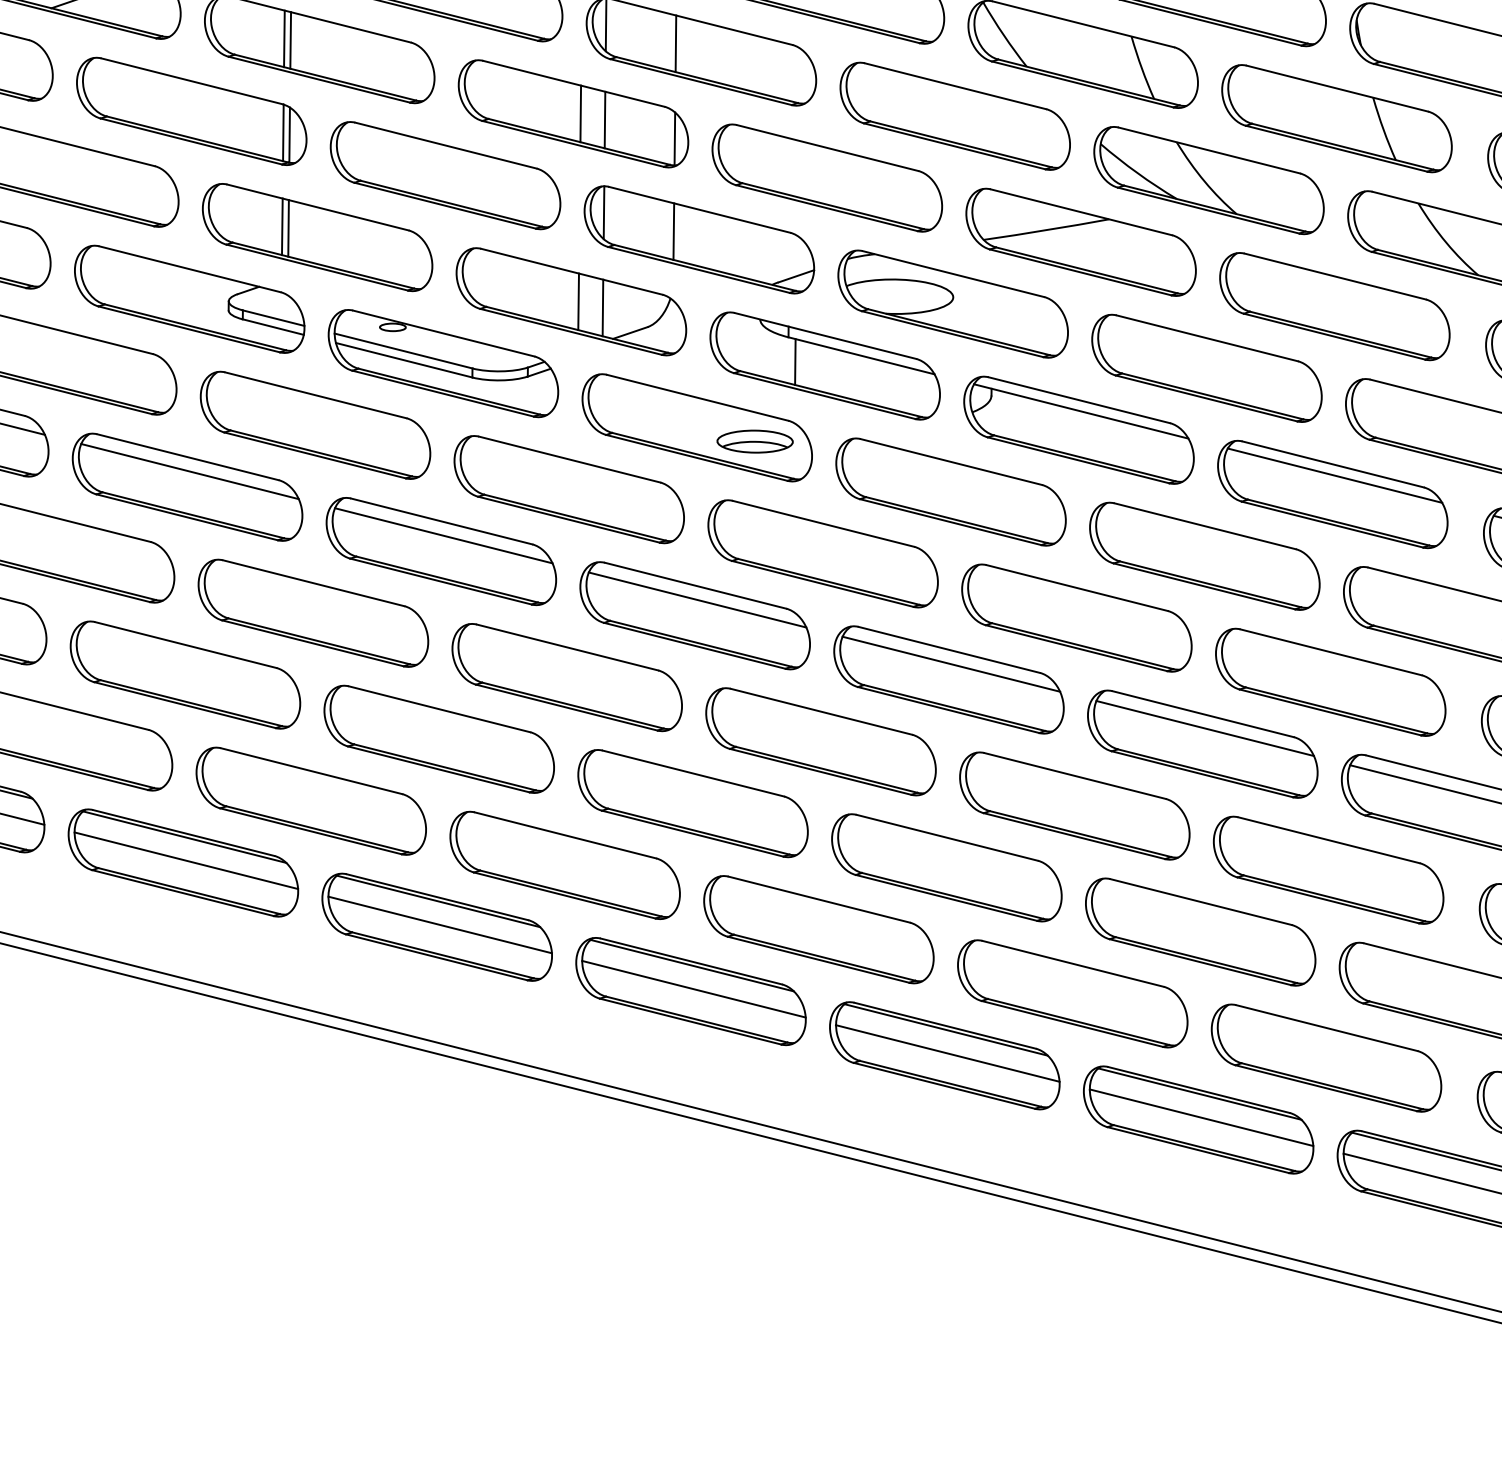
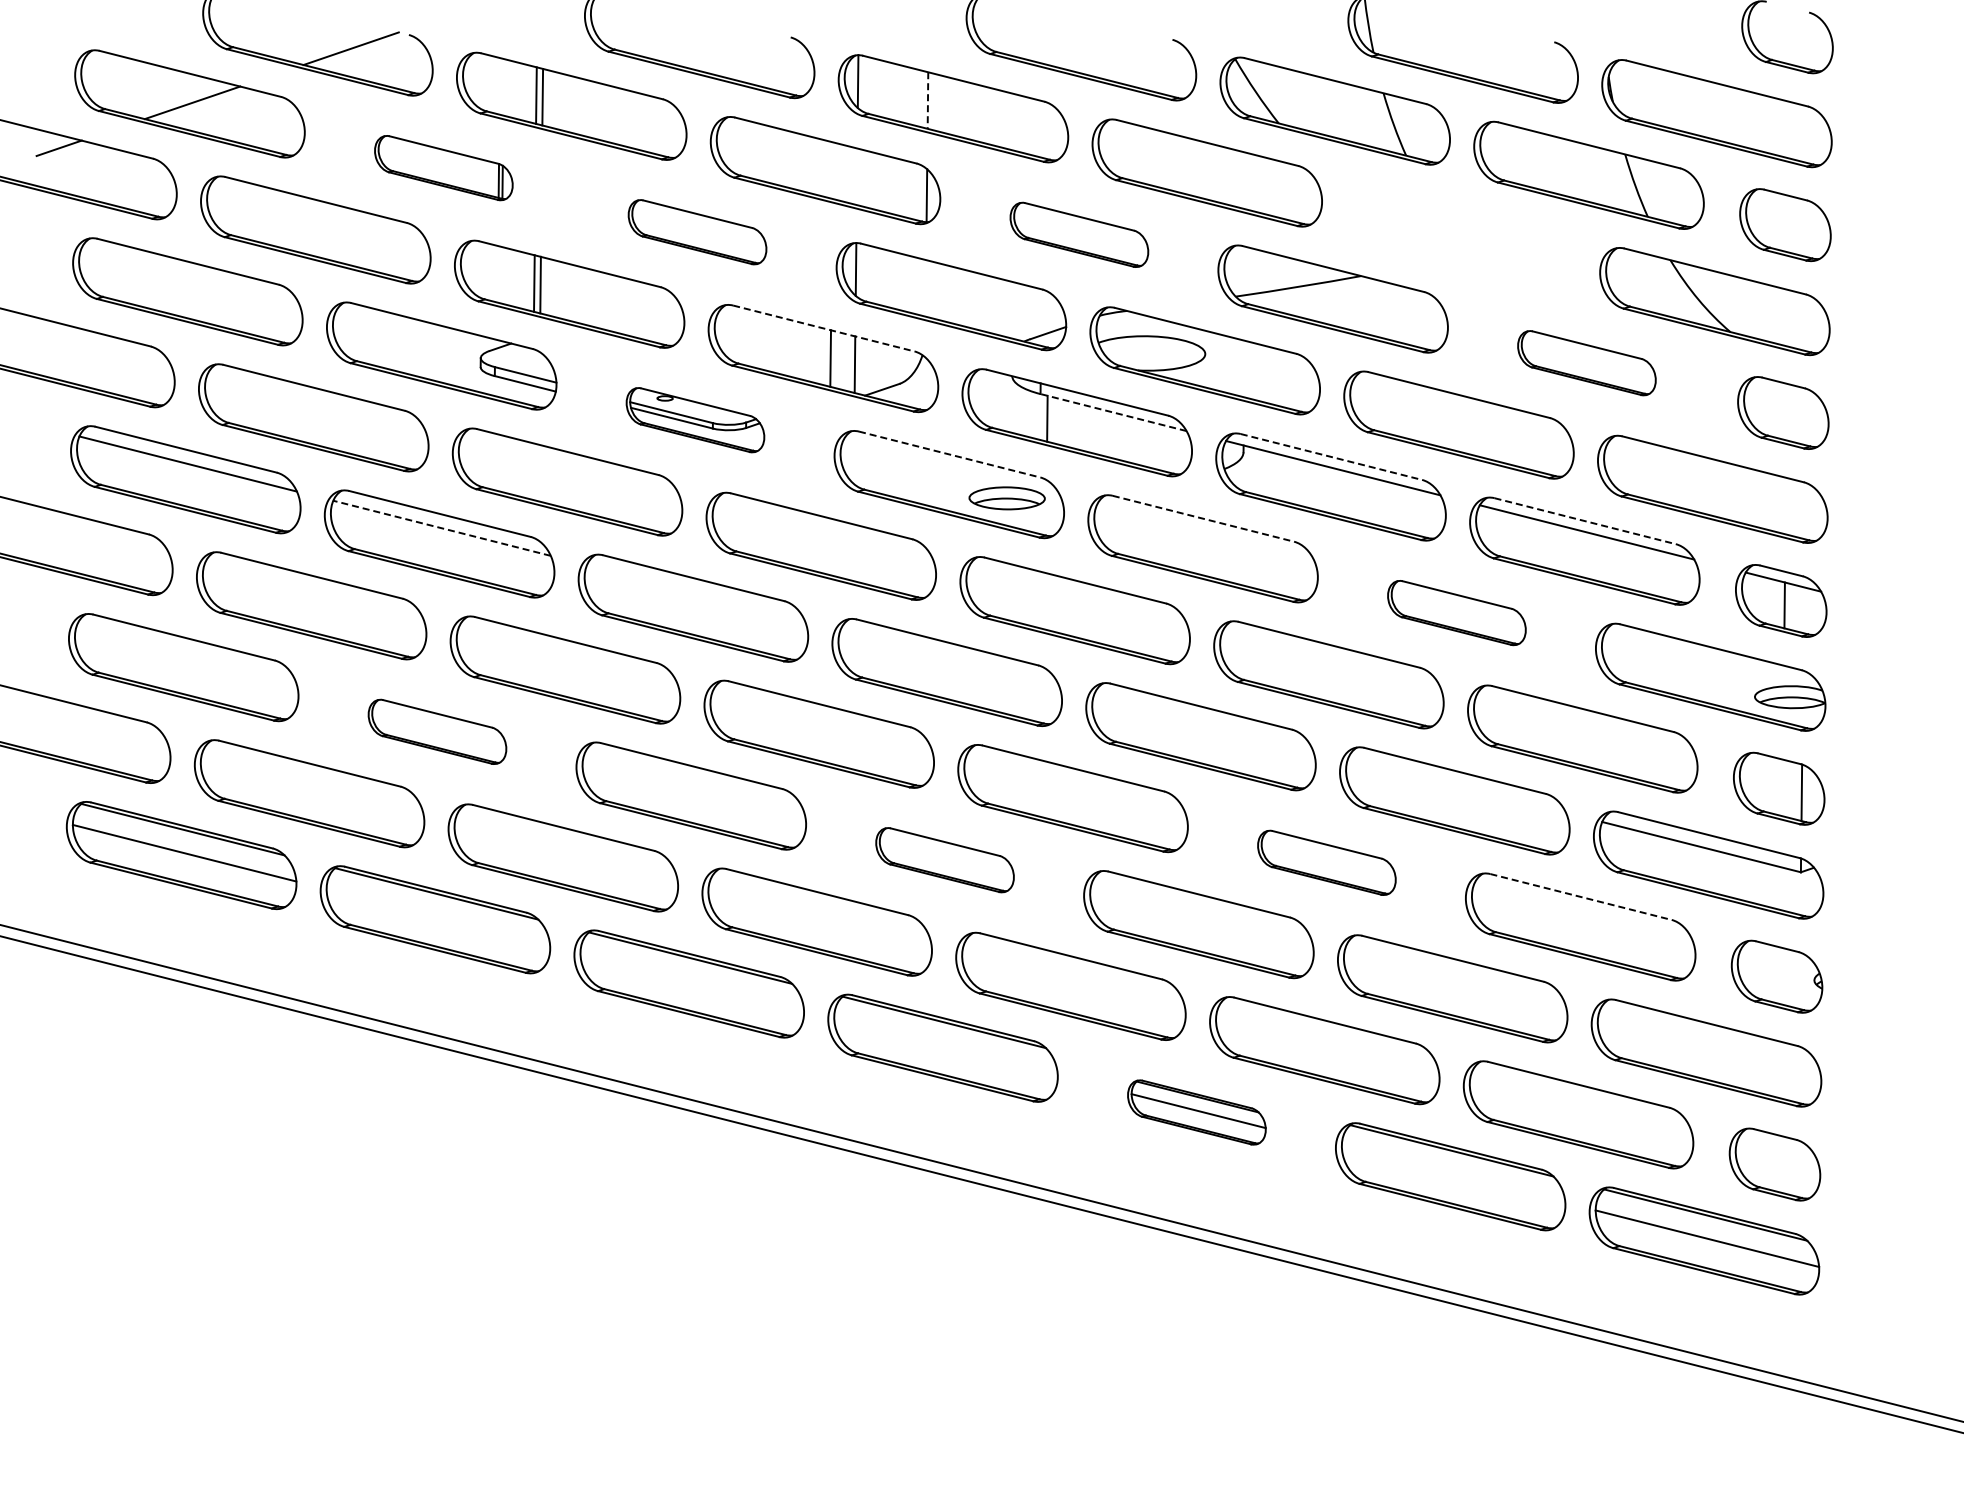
line: (675, 44) -> (927, 101), solid -> dashed
part: (191, 110) -> (443, 167), size x0.6
line: (580, 113) -> (832, 170), removed
line: (604, 119) -> (856, 176), removed
part: (445, 174) -> (697, 231), size x0.6
part: (827, 177) -> (1079, 234), size x0.6
part: (1208, 179) -> (1460, 236), removed
line: (673, 231) -> (925, 288), removed
line: (572, 271) -> (824, 328), solid -> dashed
part: (1334, 305) -> (1586, 362), size x0.6
line: (861, 355) -> (1113, 412), solid -> dashed
part: (443, 362) -> (695, 419), size x0.6
line: (698, 397) -> (950, 454), solid -> dashed
line: (1079, 400) -> (1331, 457), solid -> dashed
line: (951, 461) -> (1203, 518), solid -> dashed
line: (1333, 464) -> (1585, 521), solid -> dashed
line: (189, 471) -> (441, 528), solid -> dashed
line: (443, 535) -> (695, 592), removed
part: (1204, 555) -> (1456, 612), size x0.6
line: (697, 599) -> (949, 656), removed
line: (951, 663) -> (1203, 720), removed
part: (185, 674) -> (437, 731), size x0.6
line: (1204, 727) -> (1456, 784), removed
part: (692, 802) -> (944, 859), size x0.6
part: (1074, 805) -> (1326, 862), size x0.6
line: (1329, 840) -> (1581, 897), solid -> dashed
line: (186, 860) -> (438, 917), removed
line: (440, 924) -> (692, 981), removed
line: (693, 988) -> (945, 1045), removed
part: (944, 1055) -> (1196, 1112), size x0.6
line: (1201, 1117) -> (1453, 1174), removed

